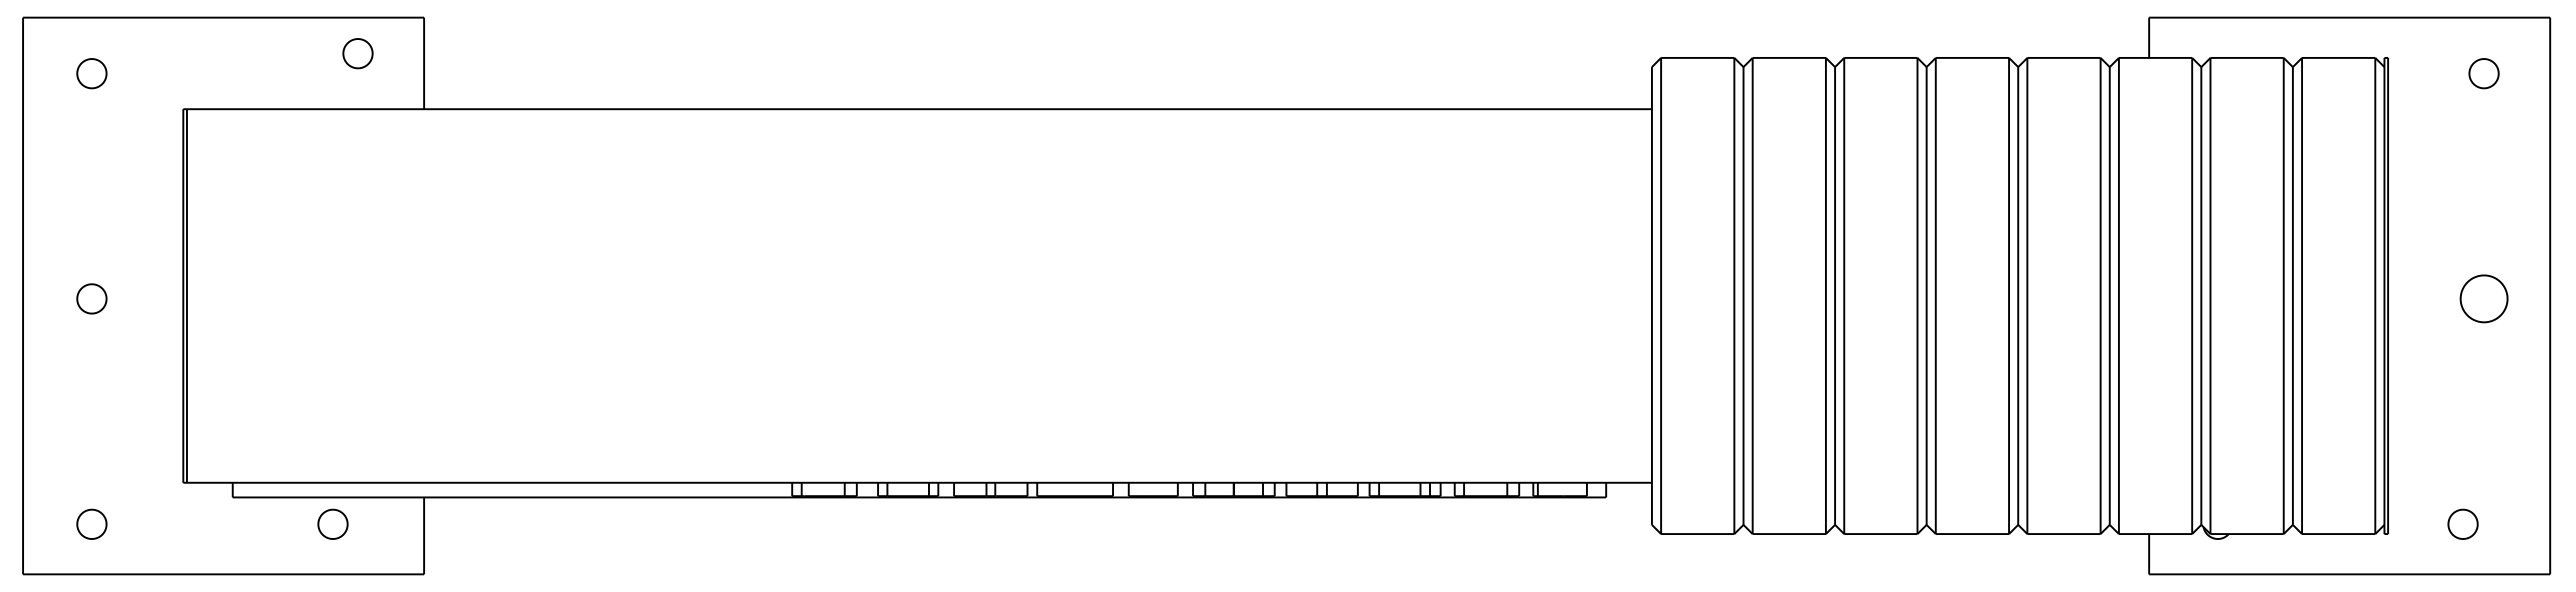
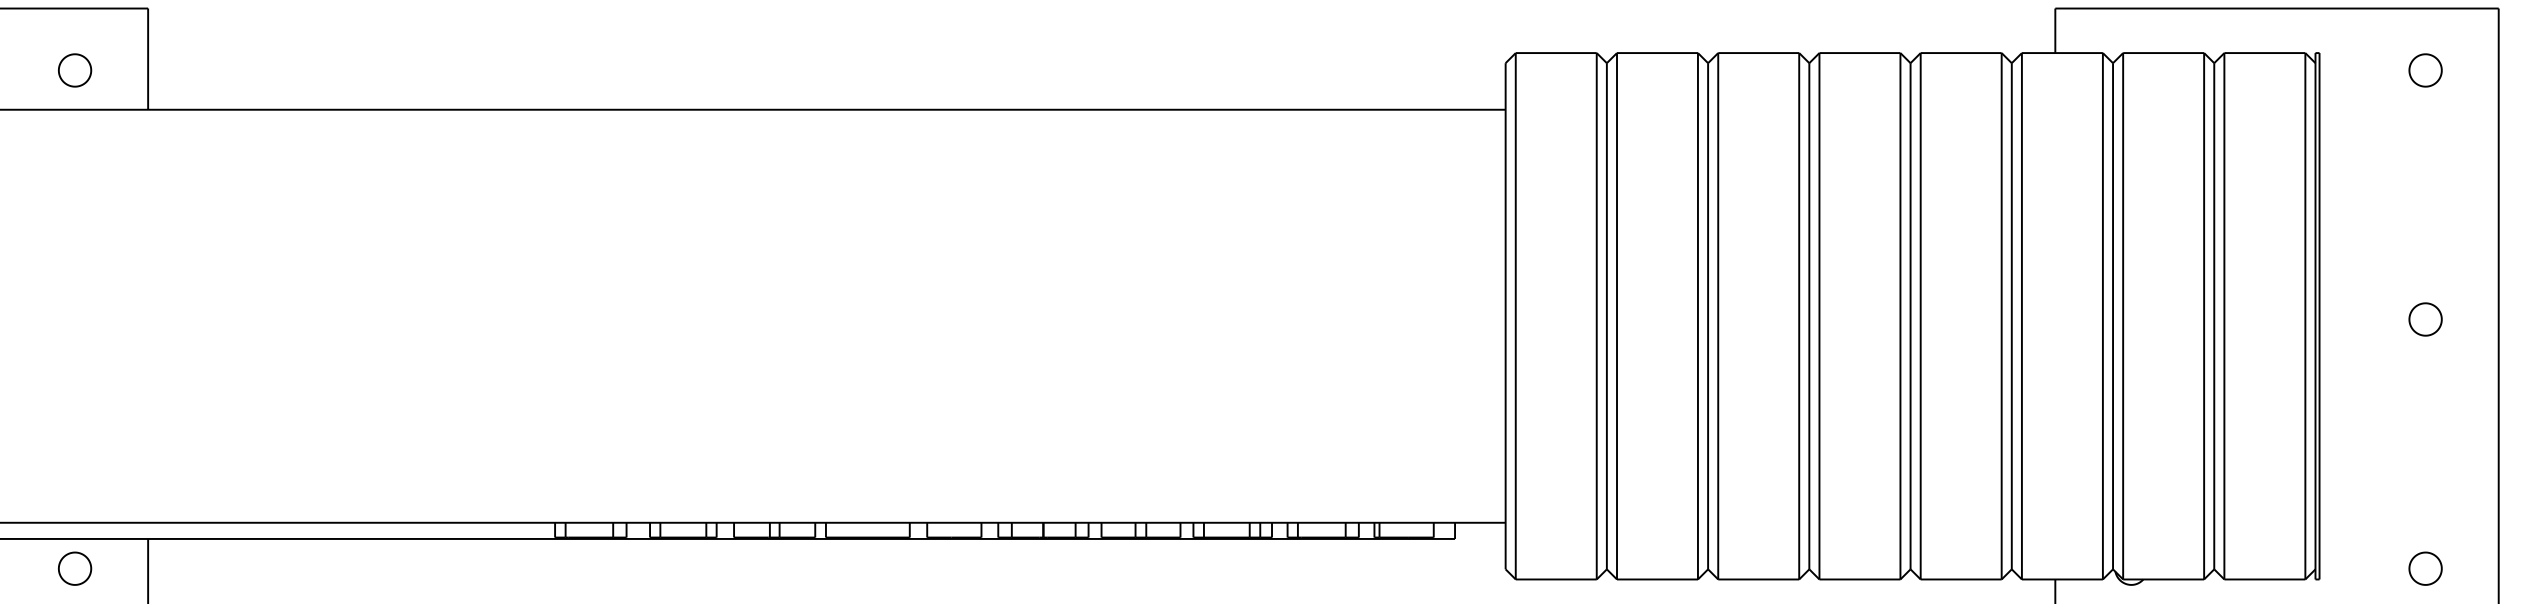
part: (357, 53) -> (74, 70), moved
part: (2483, 298) -> (2424, 319), size x0.62
part: (332, 523) -> (74, 567), moved
part: (2462, 523) -> (2424, 567), moved

